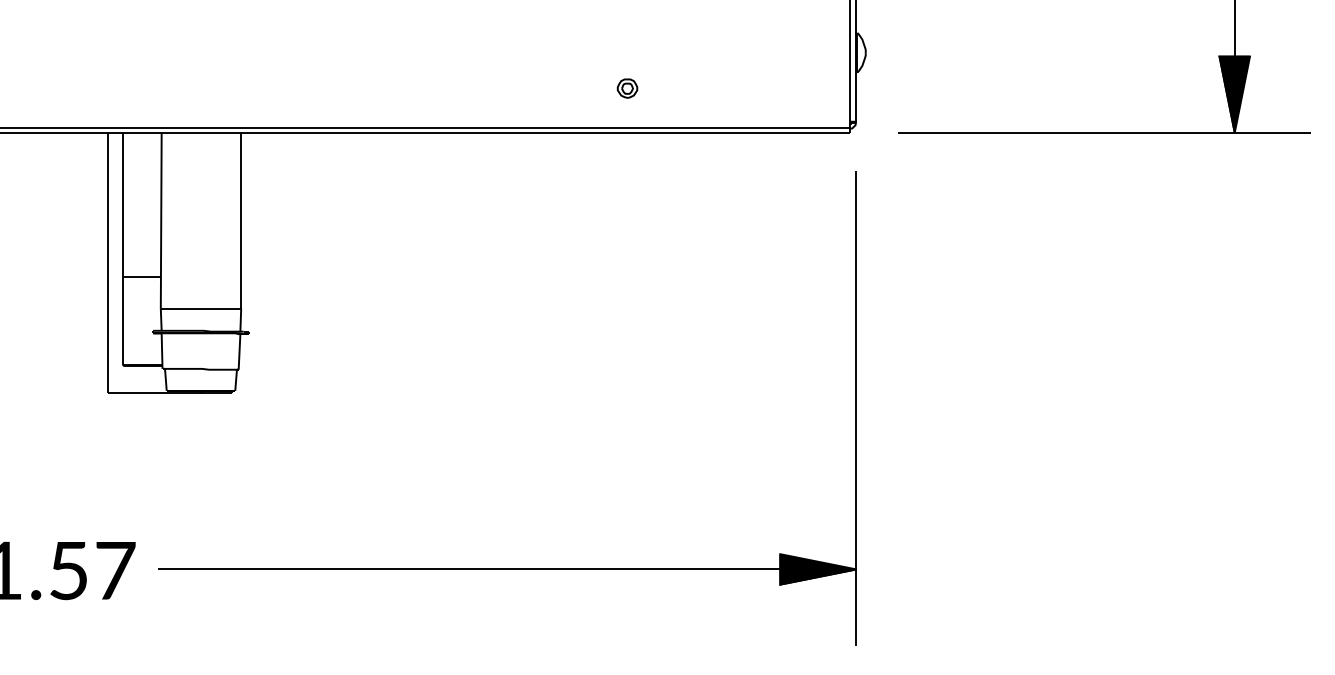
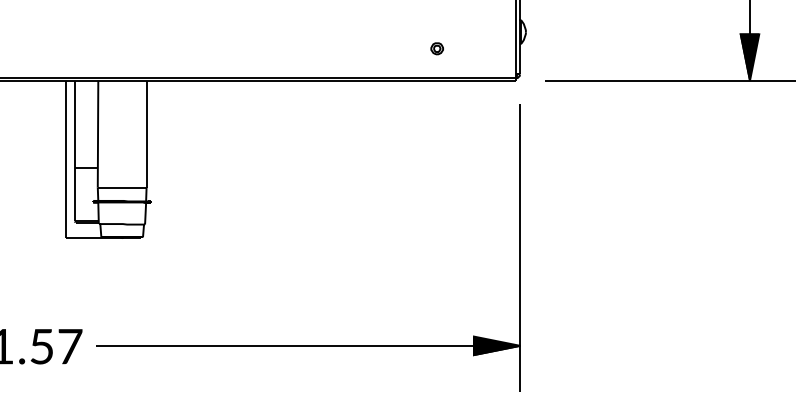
part: (626, 88) -> (436, 48), moved

